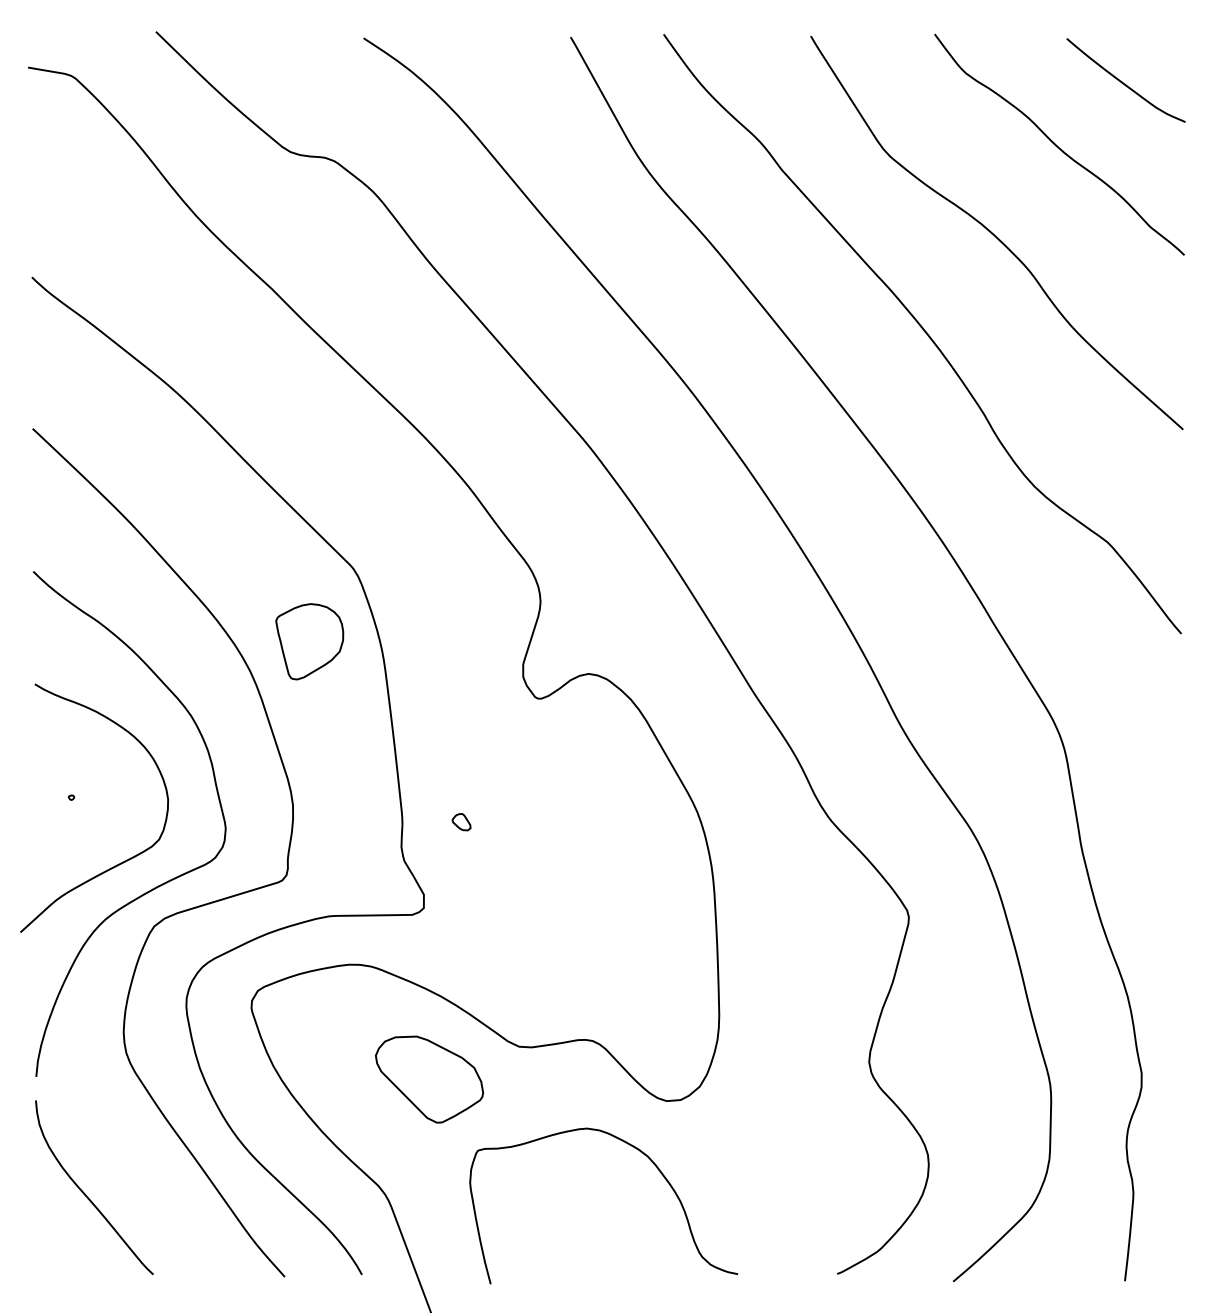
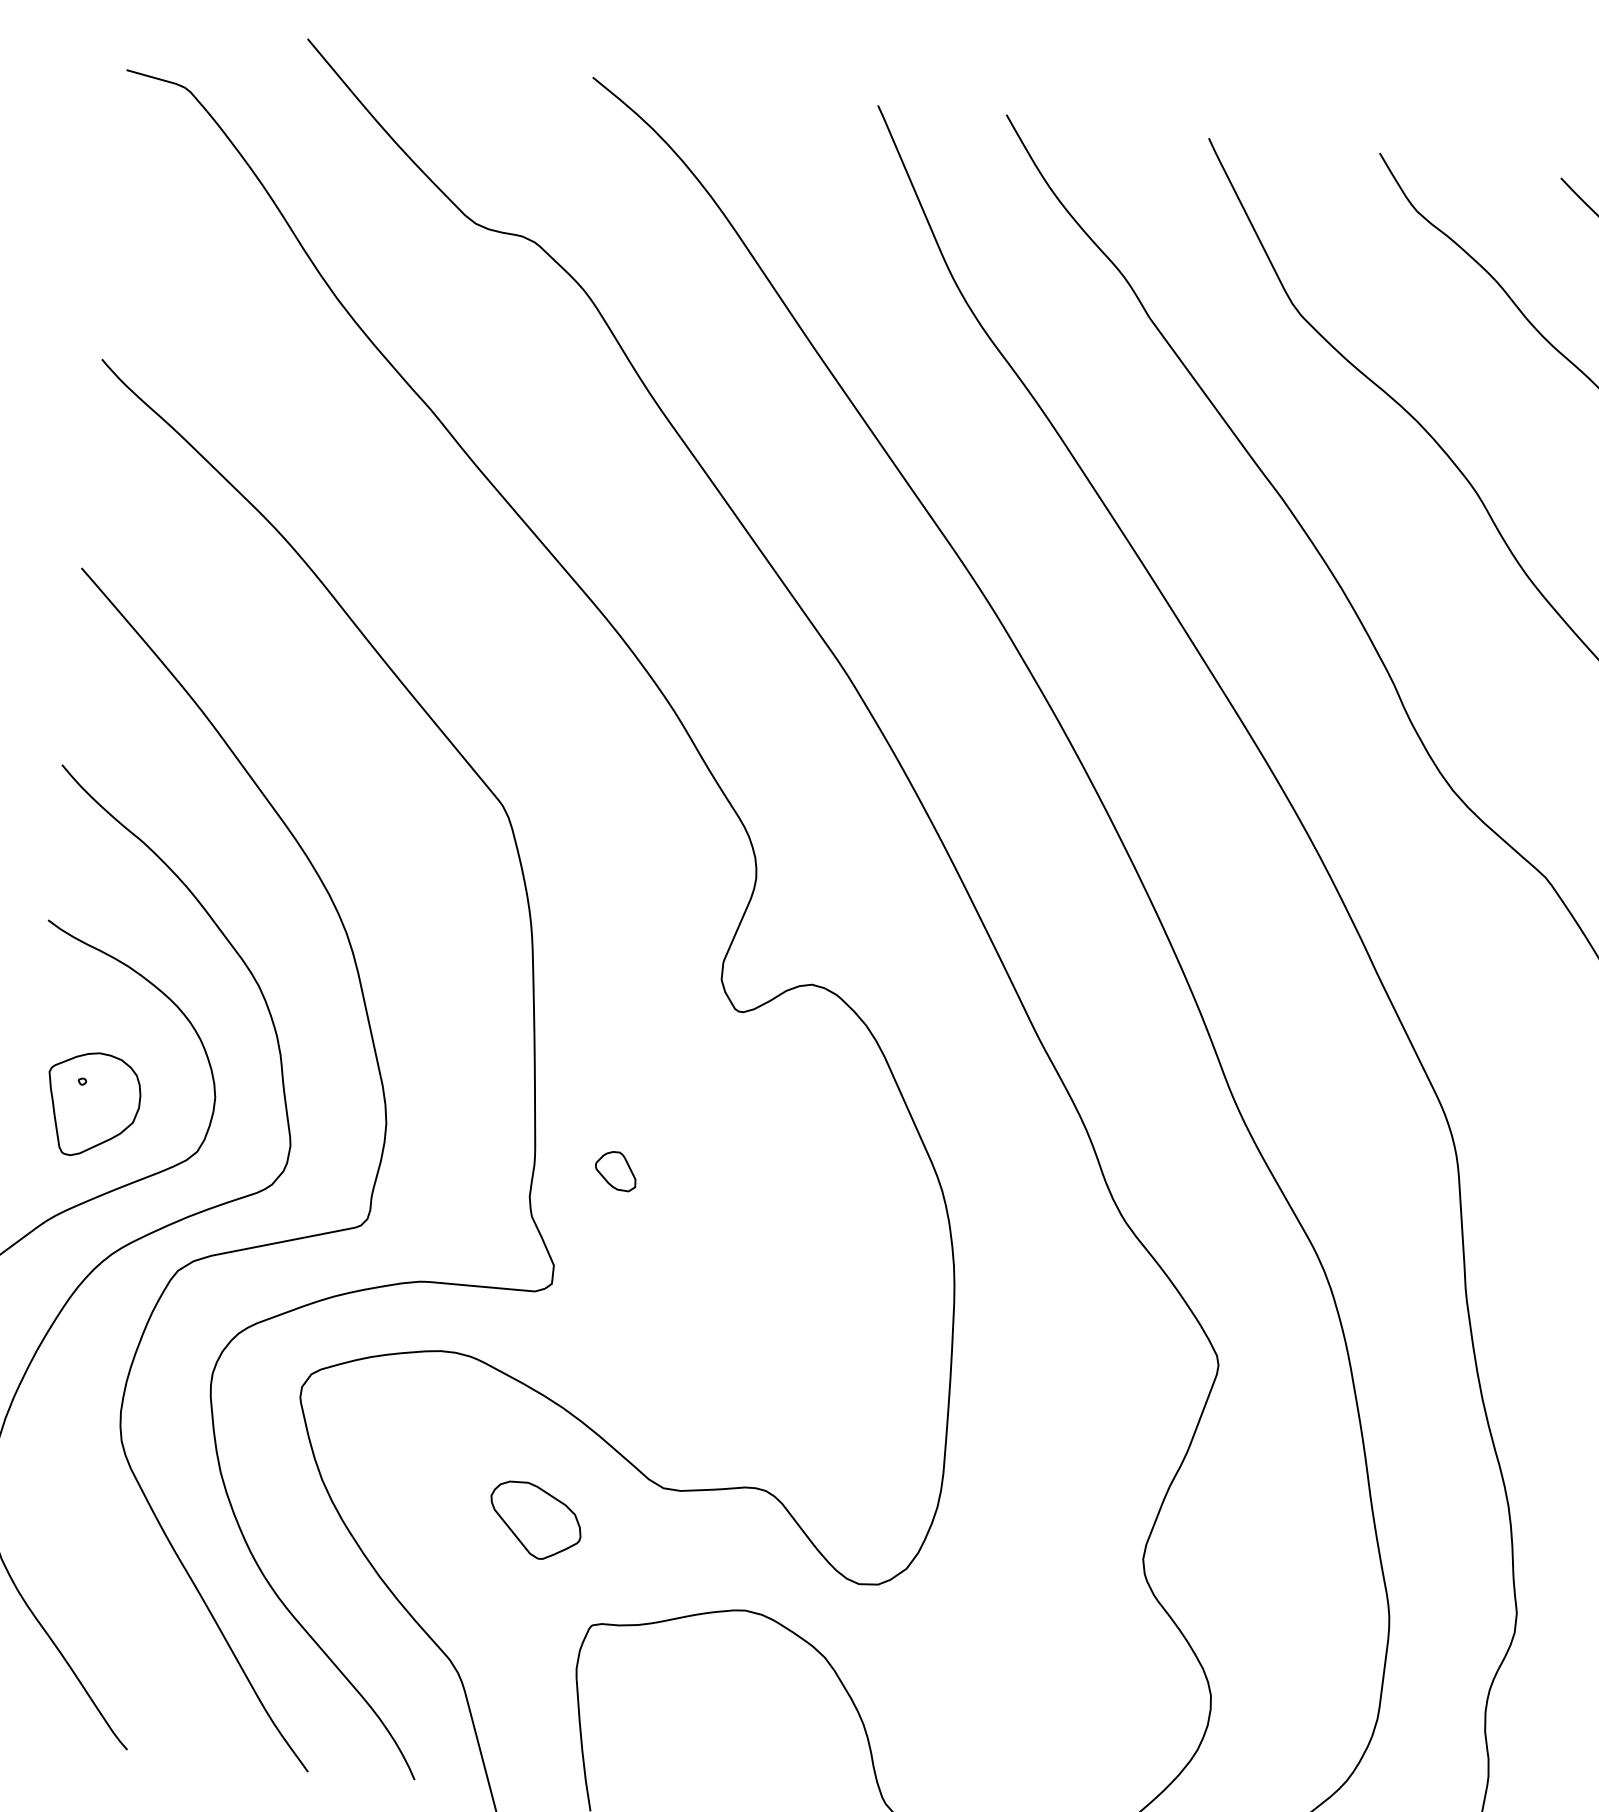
part: (309, 641) -> (92, 1104), moved
part: (461, 821) -> (616, 1169), size x1.67
part: (429, 1079) -> (535, 1520), size x0.62

